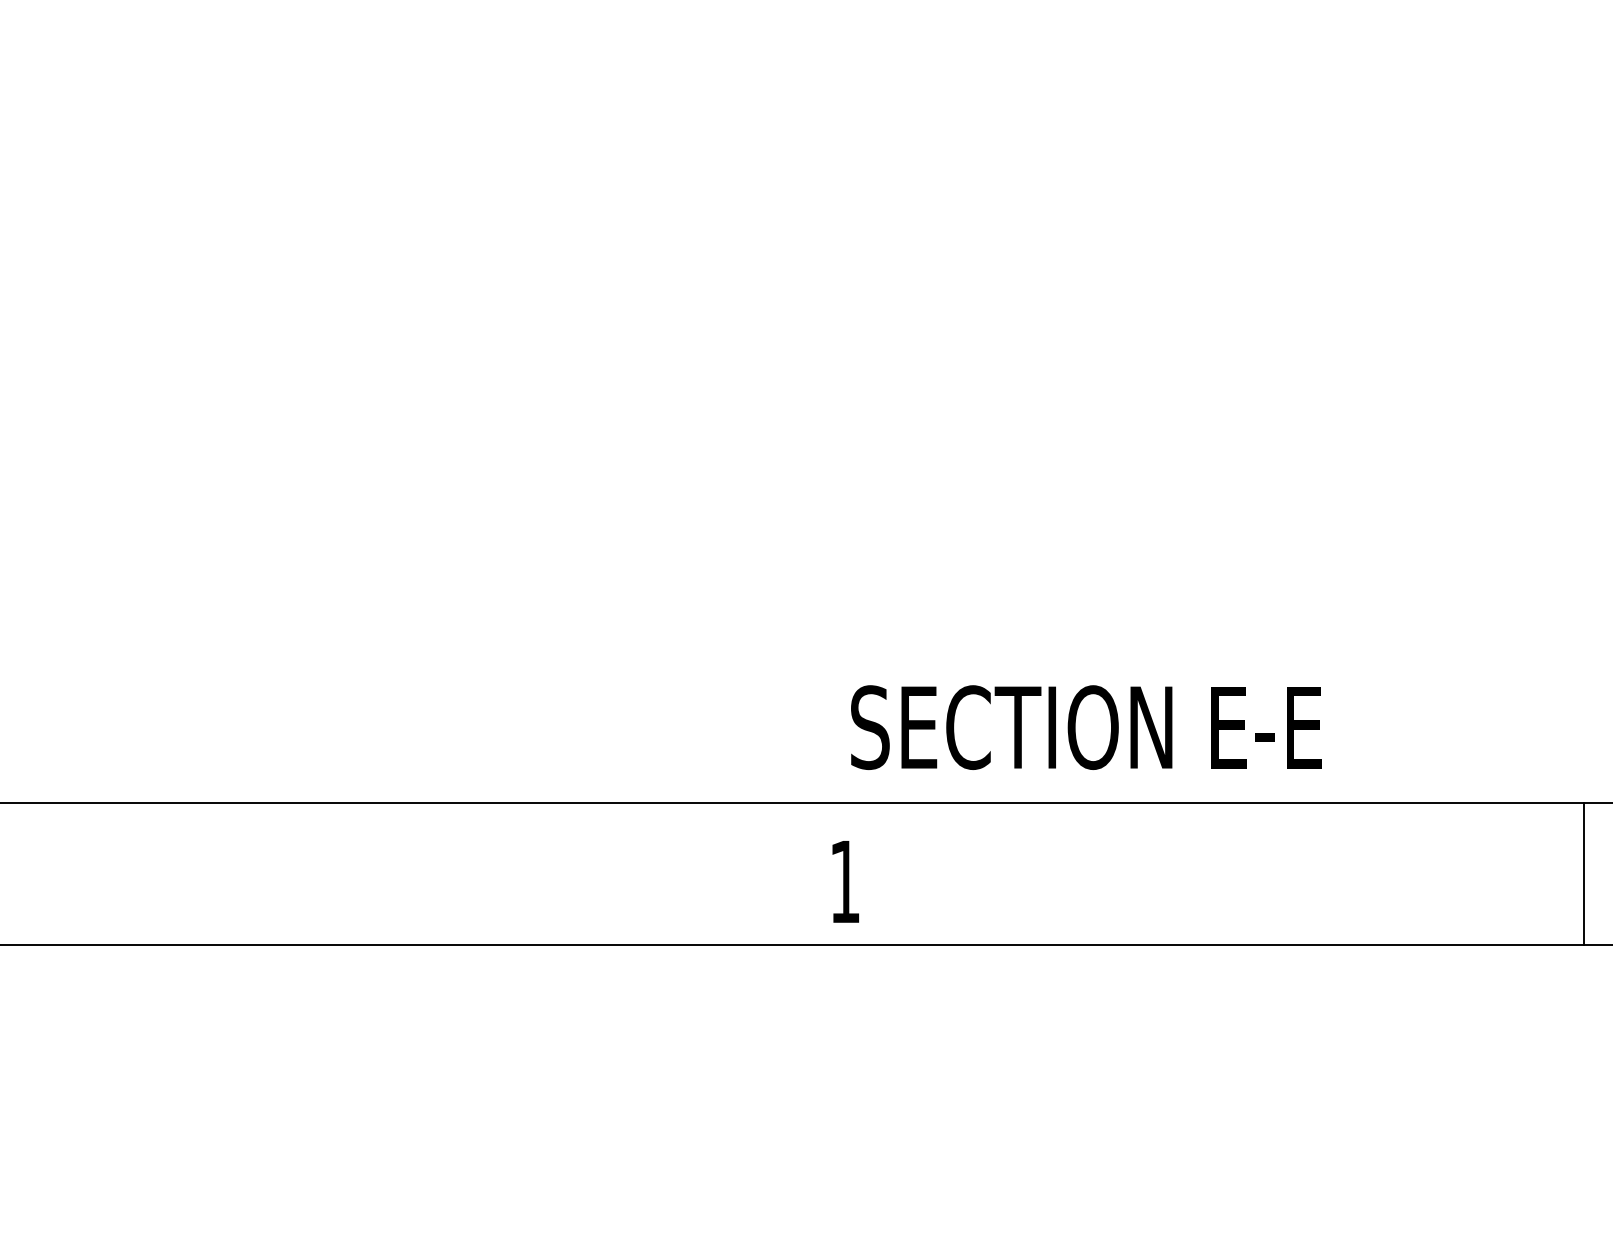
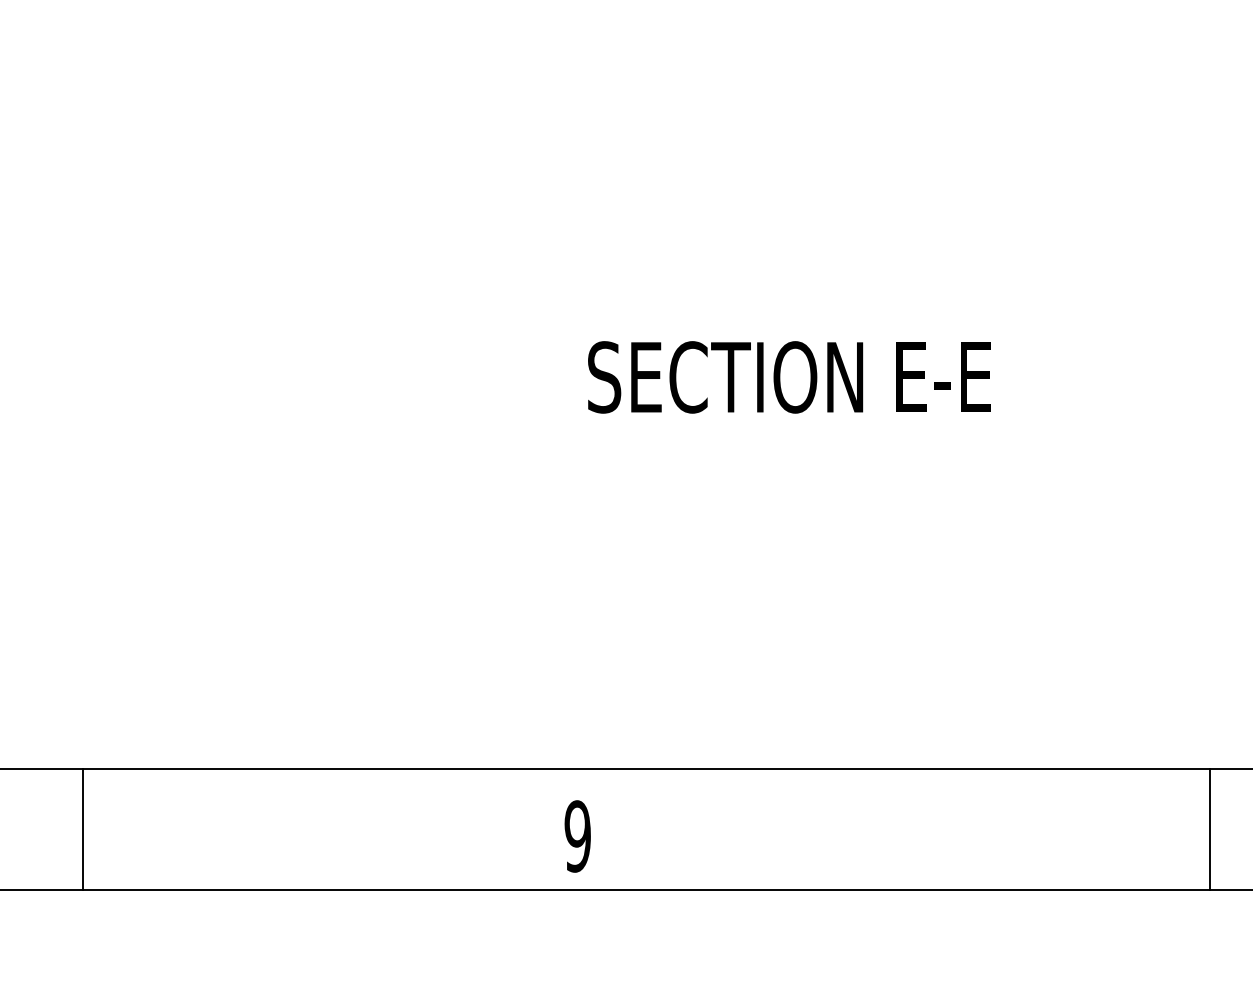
text: (1086, 727) -> (789, 377), moved
line: (267, 873) -> (83, 829), added
text: (844, 881) -> (577, 836), 1 -> 9

